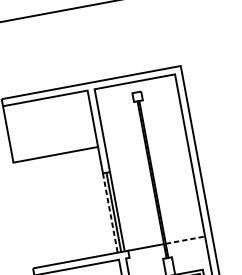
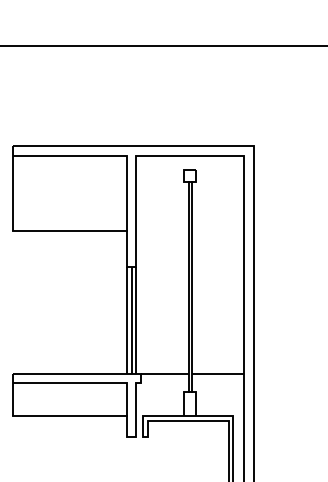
line: (110, 213) -> (126, 320), dashed -> solid
line: (185, 240) -> (218, 373), dashed -> solid

